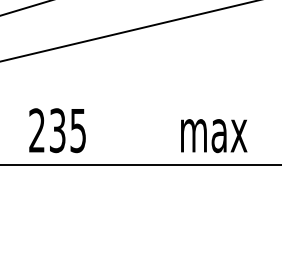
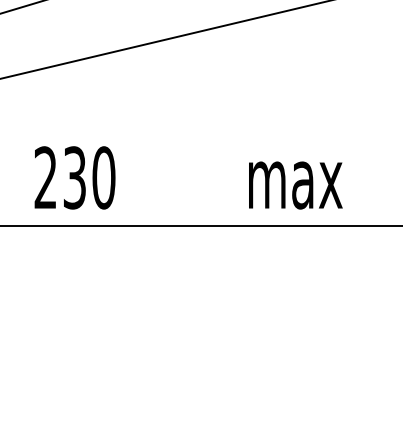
text: (77, 130) -> (103, 177), 235 -> 230

